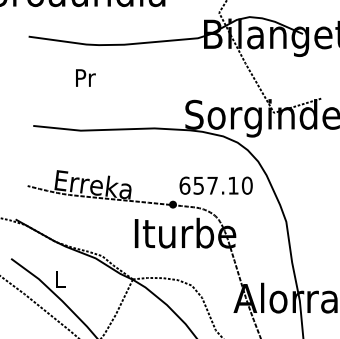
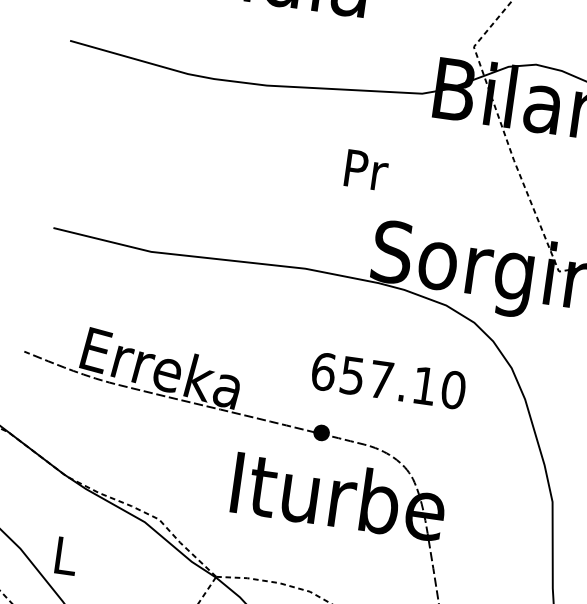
text: (85, 77) -> (366, 169), moved
text: (215, 185) -> (387, 380), moved

